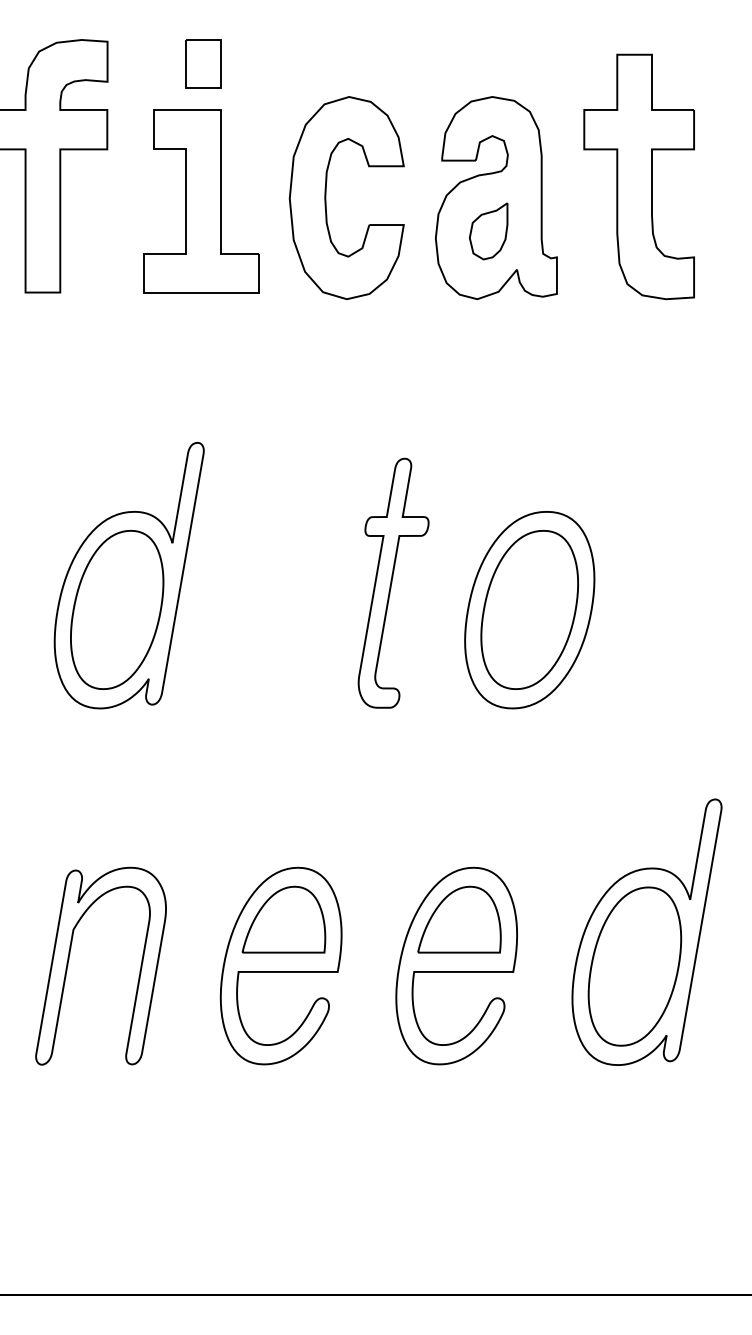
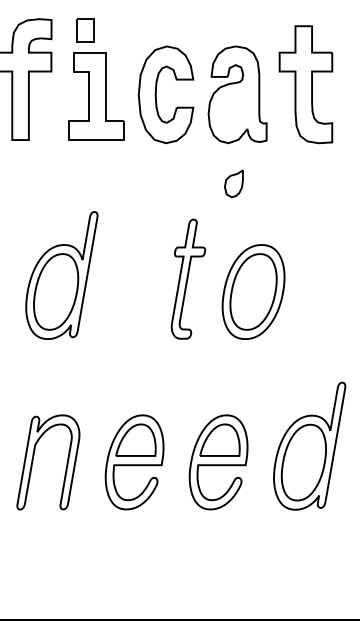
part: (203, 63) -> (85, 30), moved
part: (487, 230) -> (233, 183), moved

